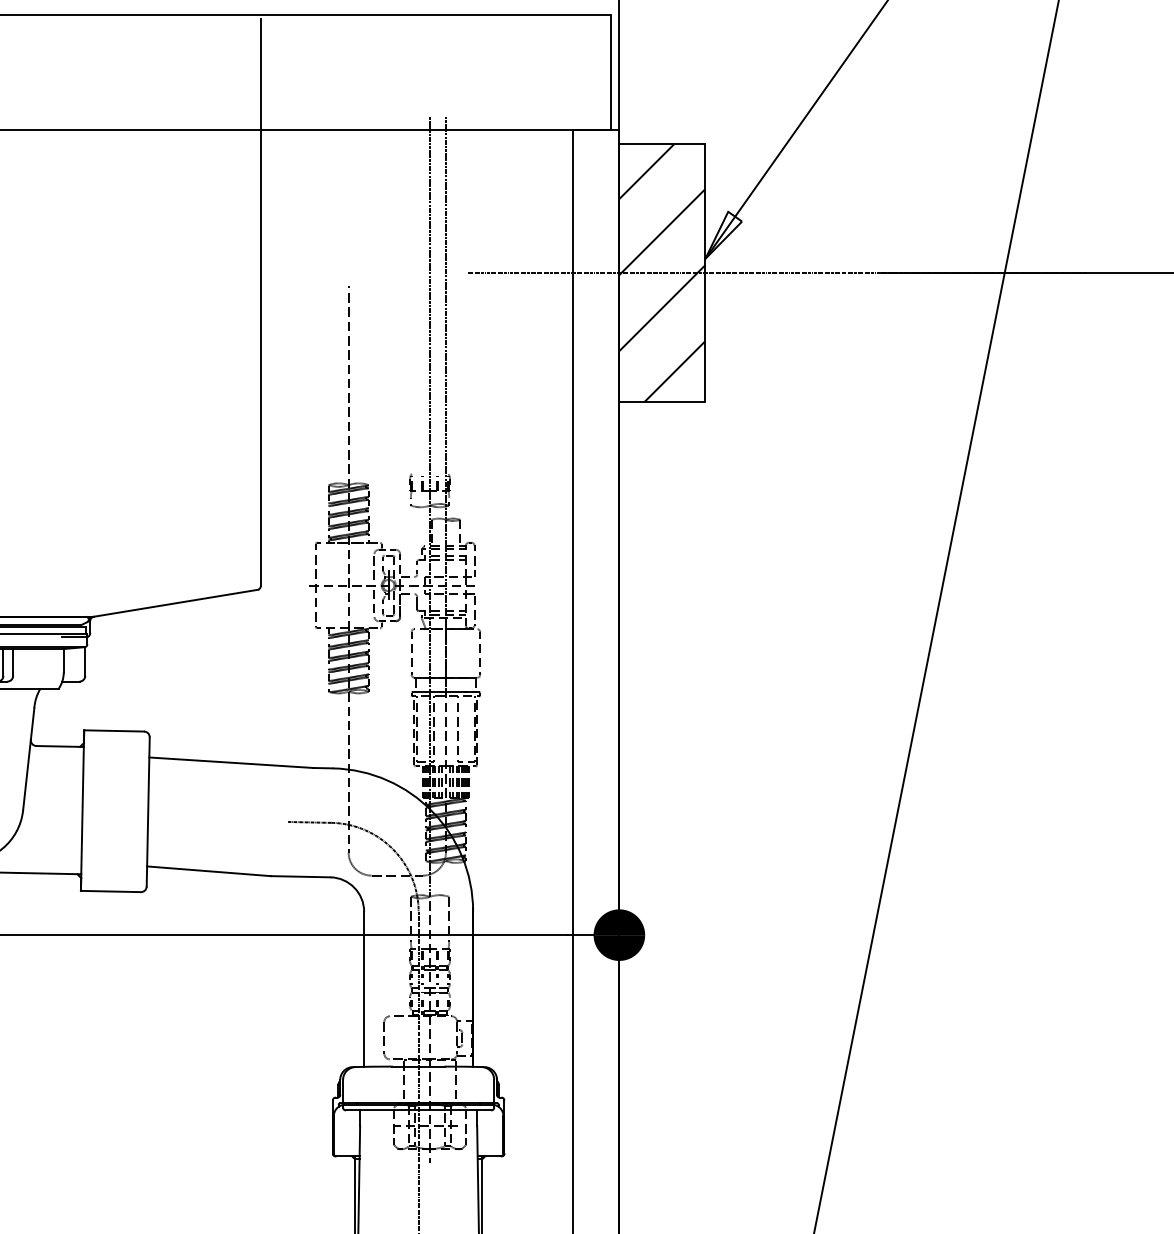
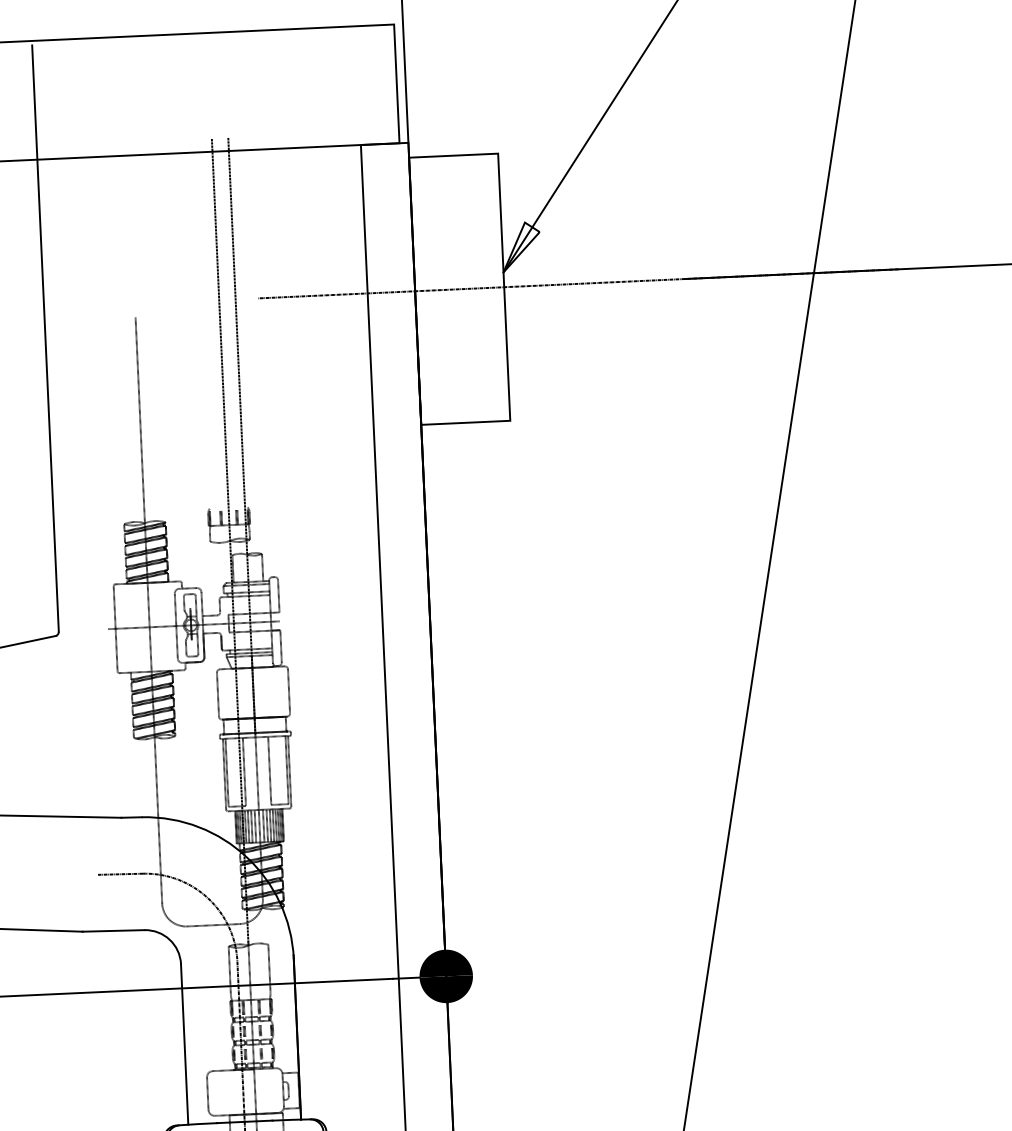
hatch: (662, 273) -> (459, 289), removed

